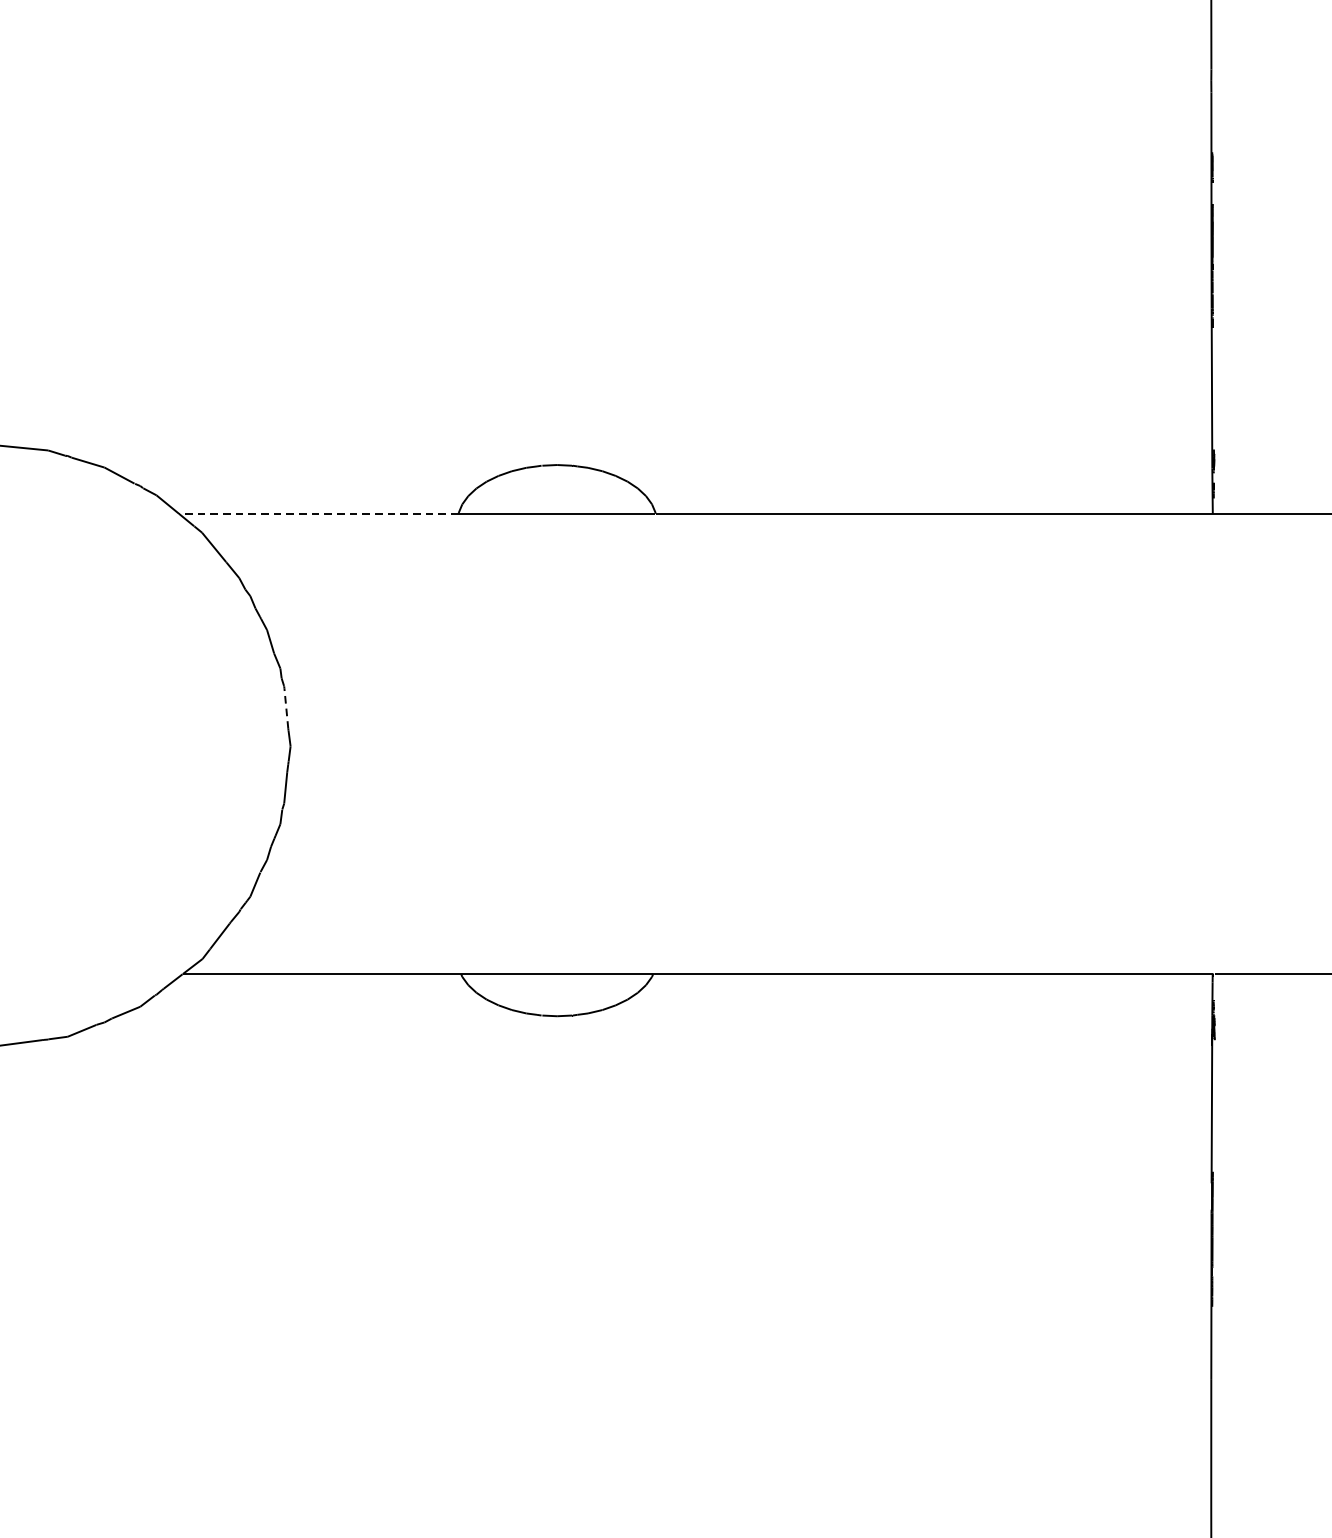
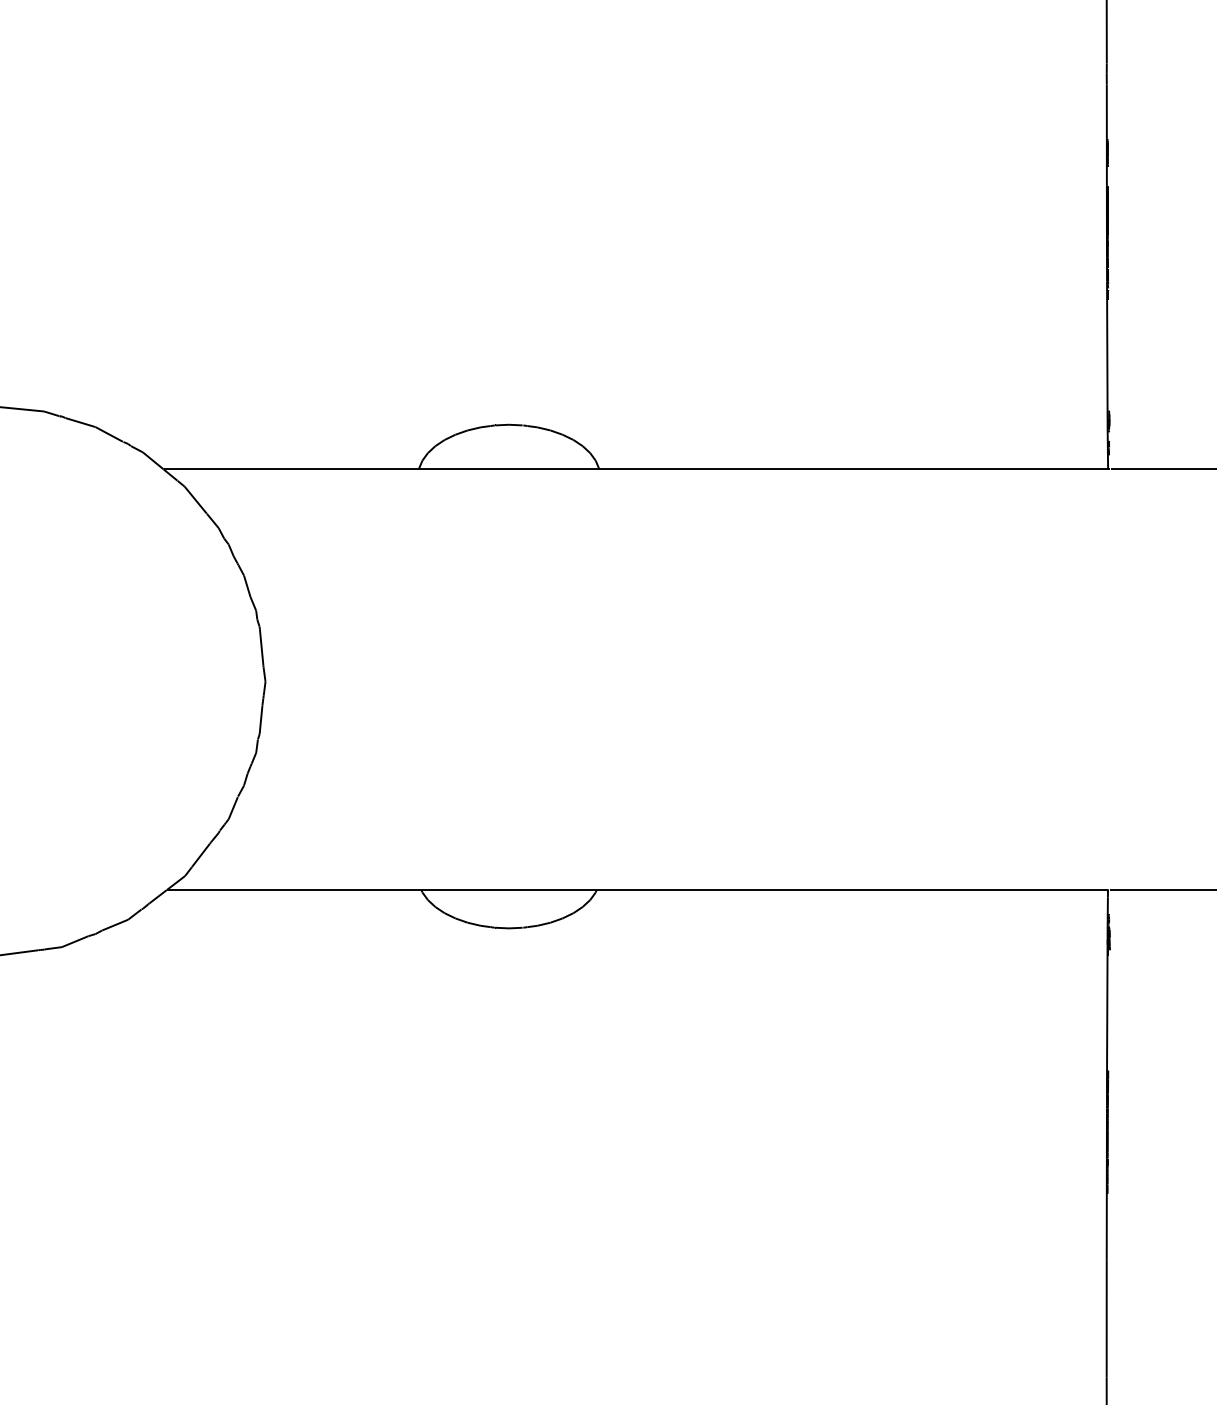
line: (319, 513) -> (291, 469), dashed -> solid
line: (286, 707) -> (261, 646), dashed -> solid

